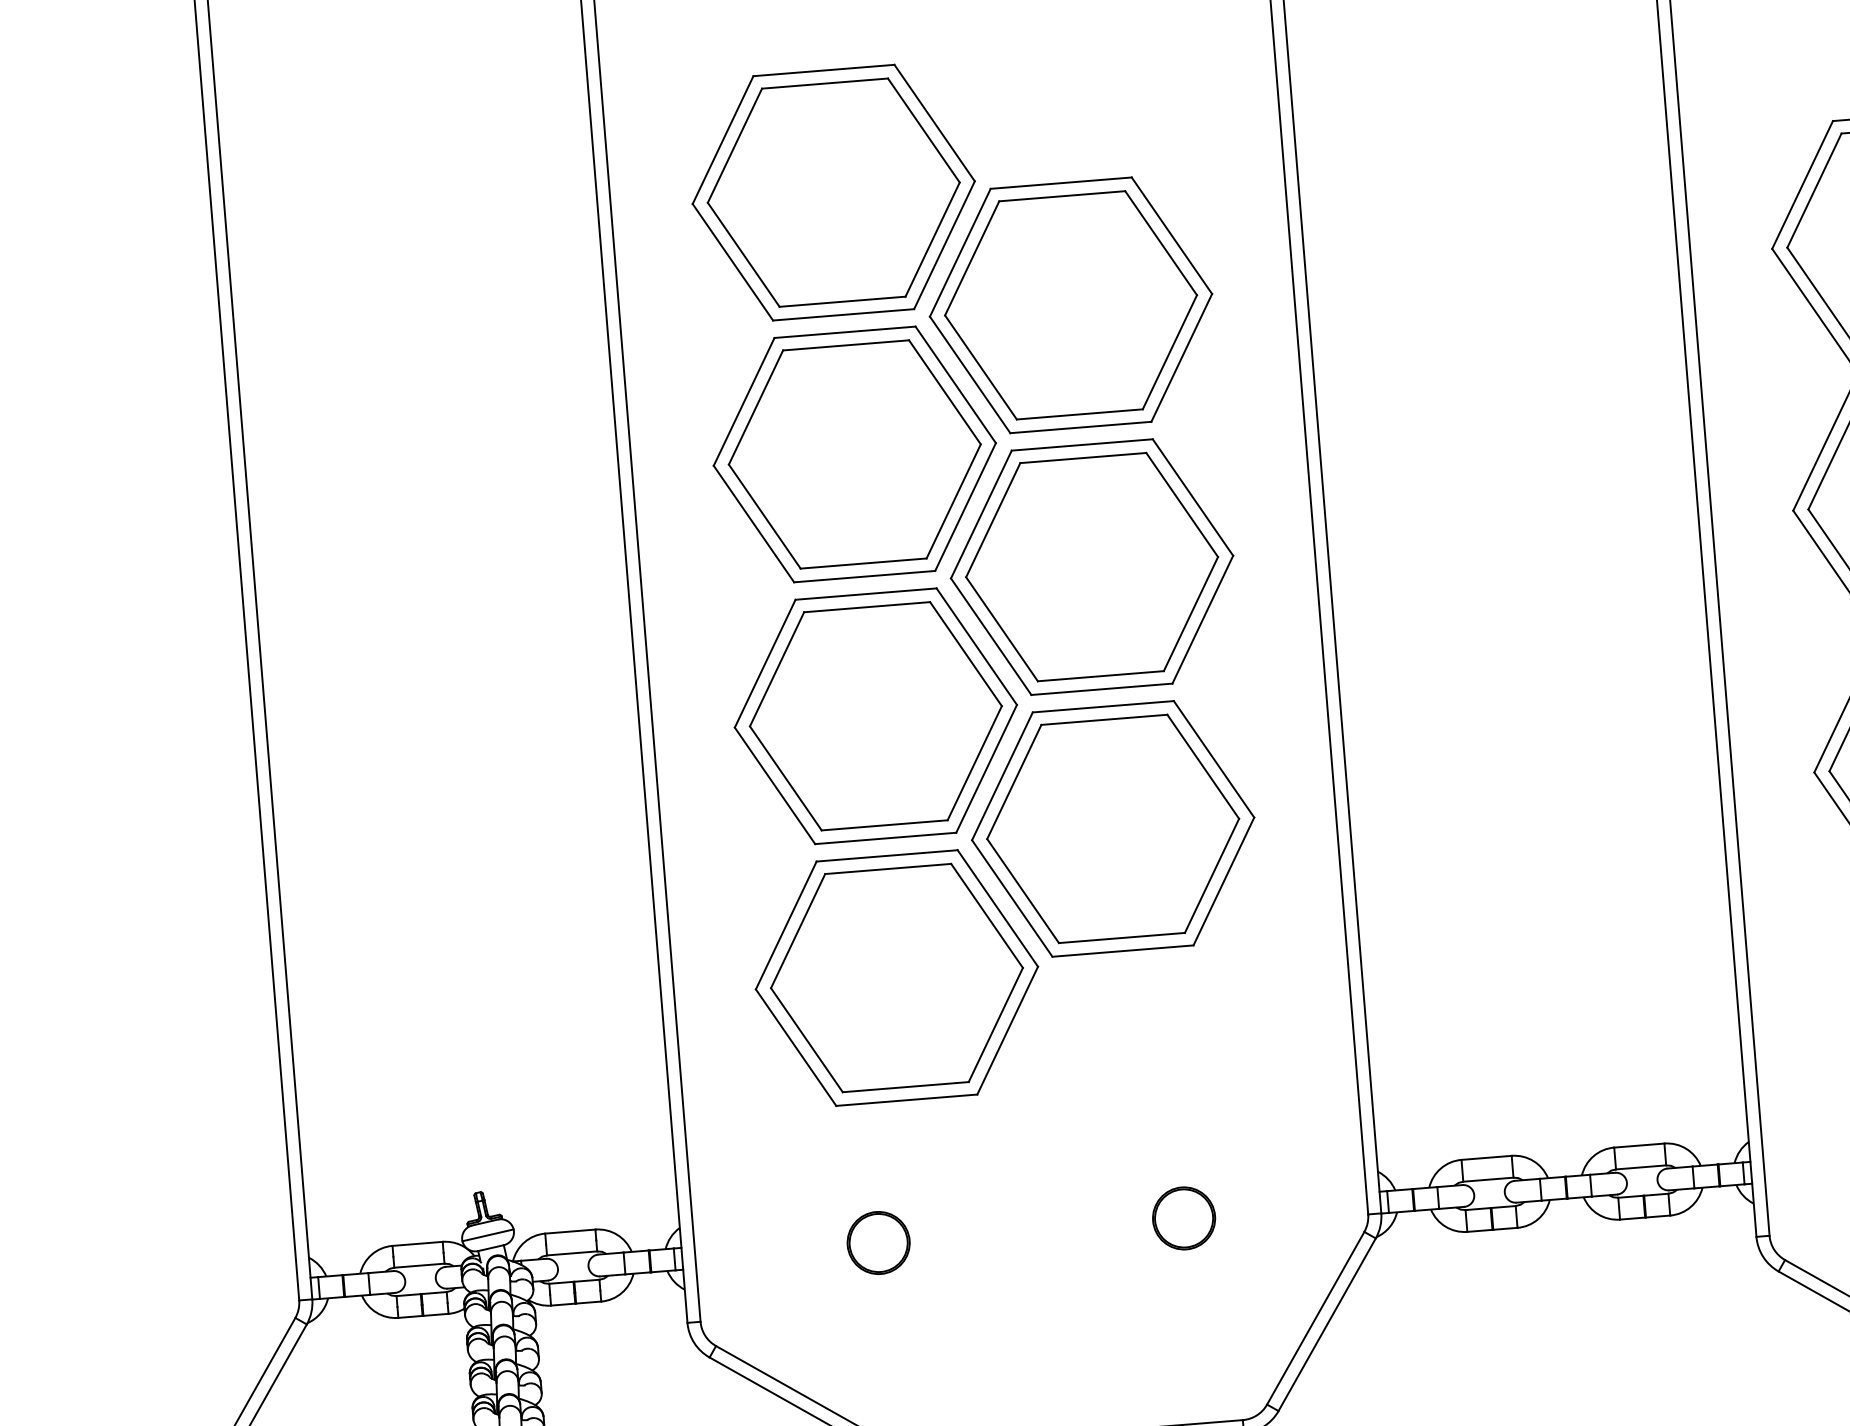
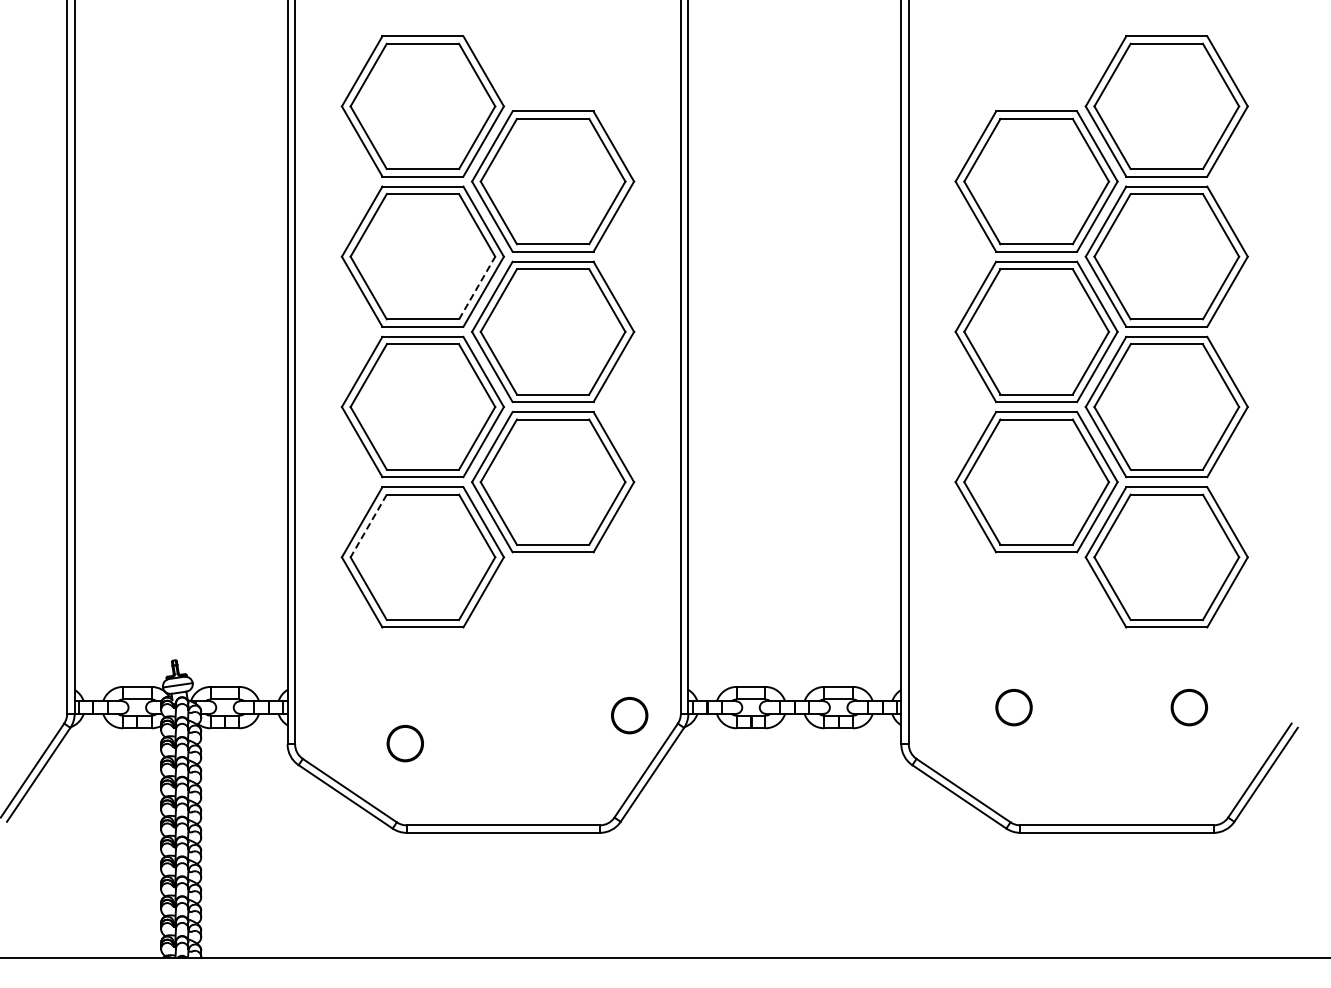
line: (954, 500) -> (477, 287), solid -> dashed
line: (797, 931) -> (368, 526), solid -> dashed
part: (1183, 1218) -> (629, 715), moved
part: (877, 1242) -> (404, 743), moved

